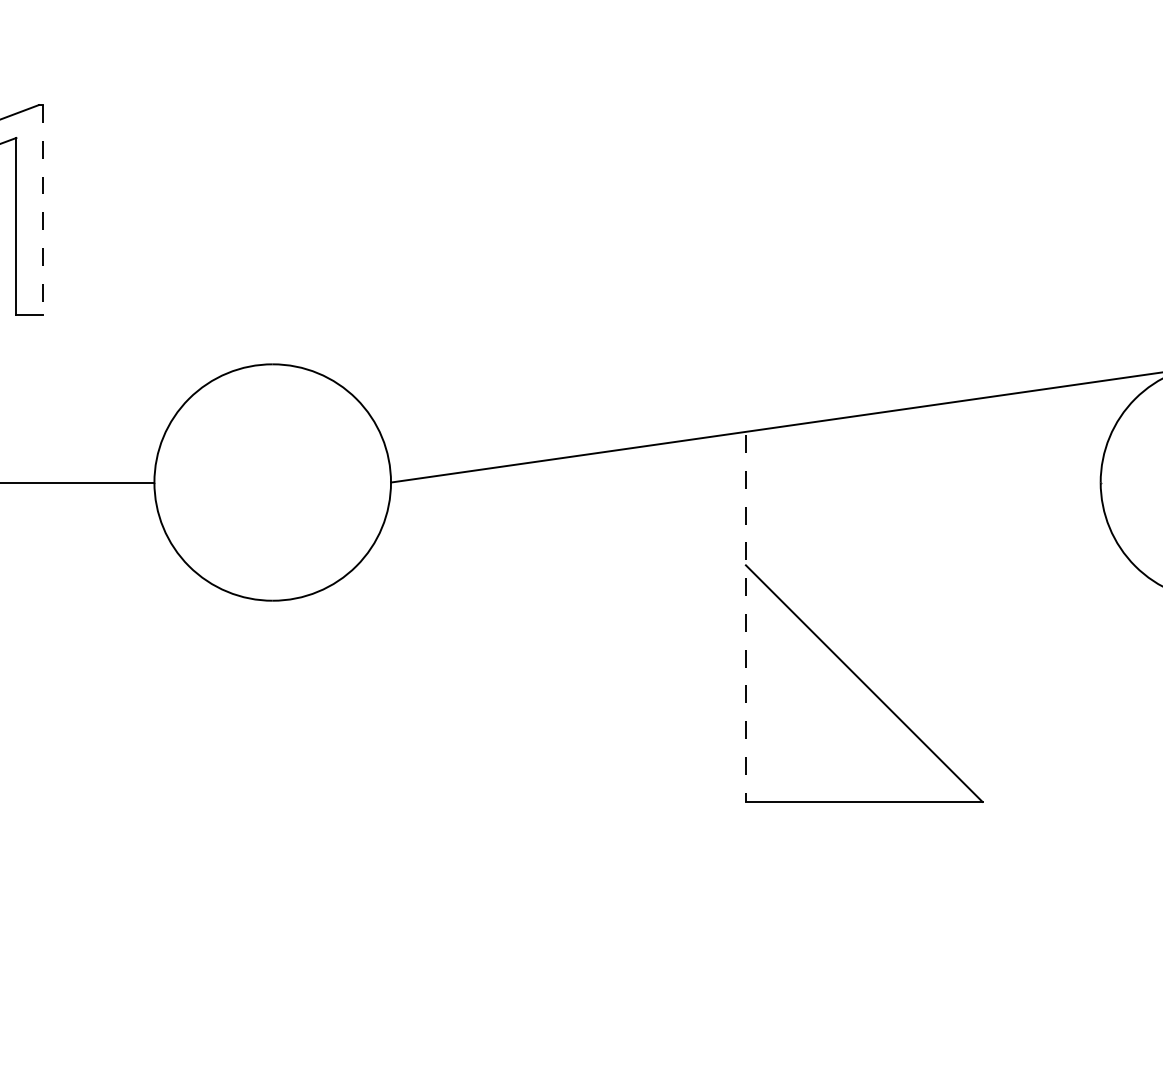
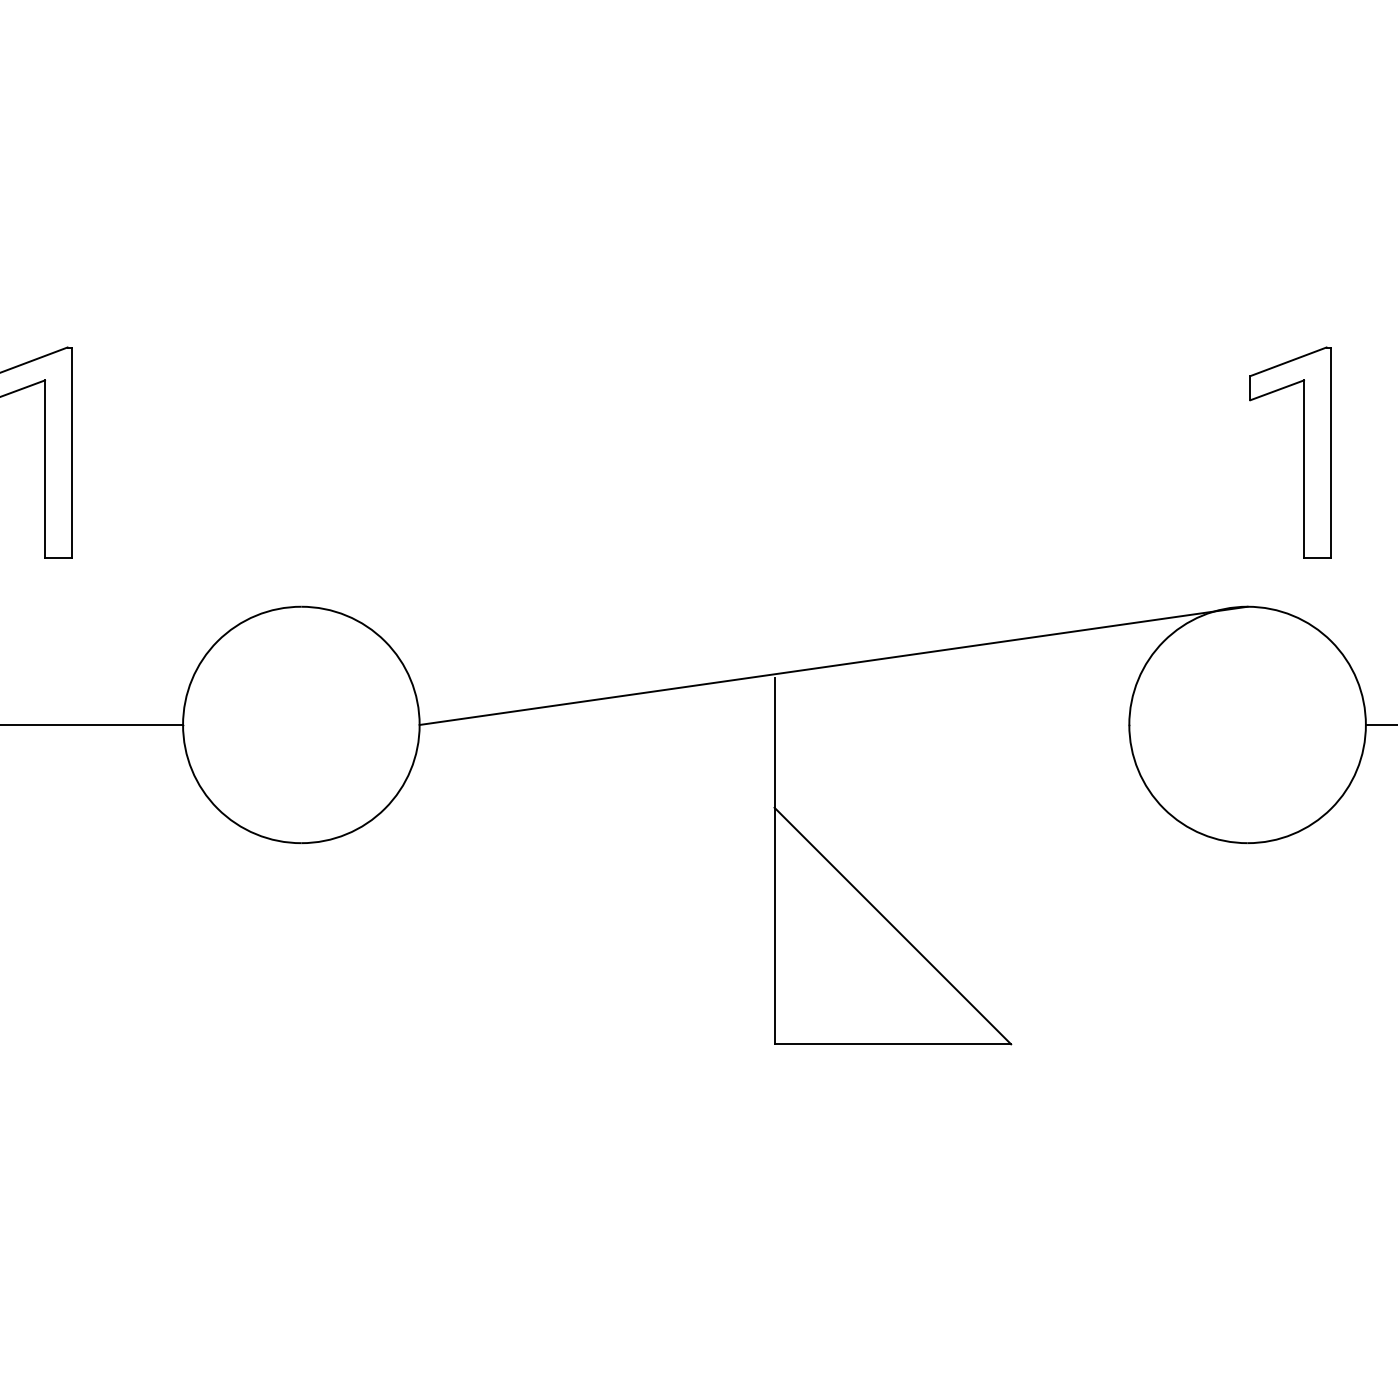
line: (42, 211) -> (71, 453), dashed -> solid
line: (745, 619) -> (774, 861), dashed -> solid

